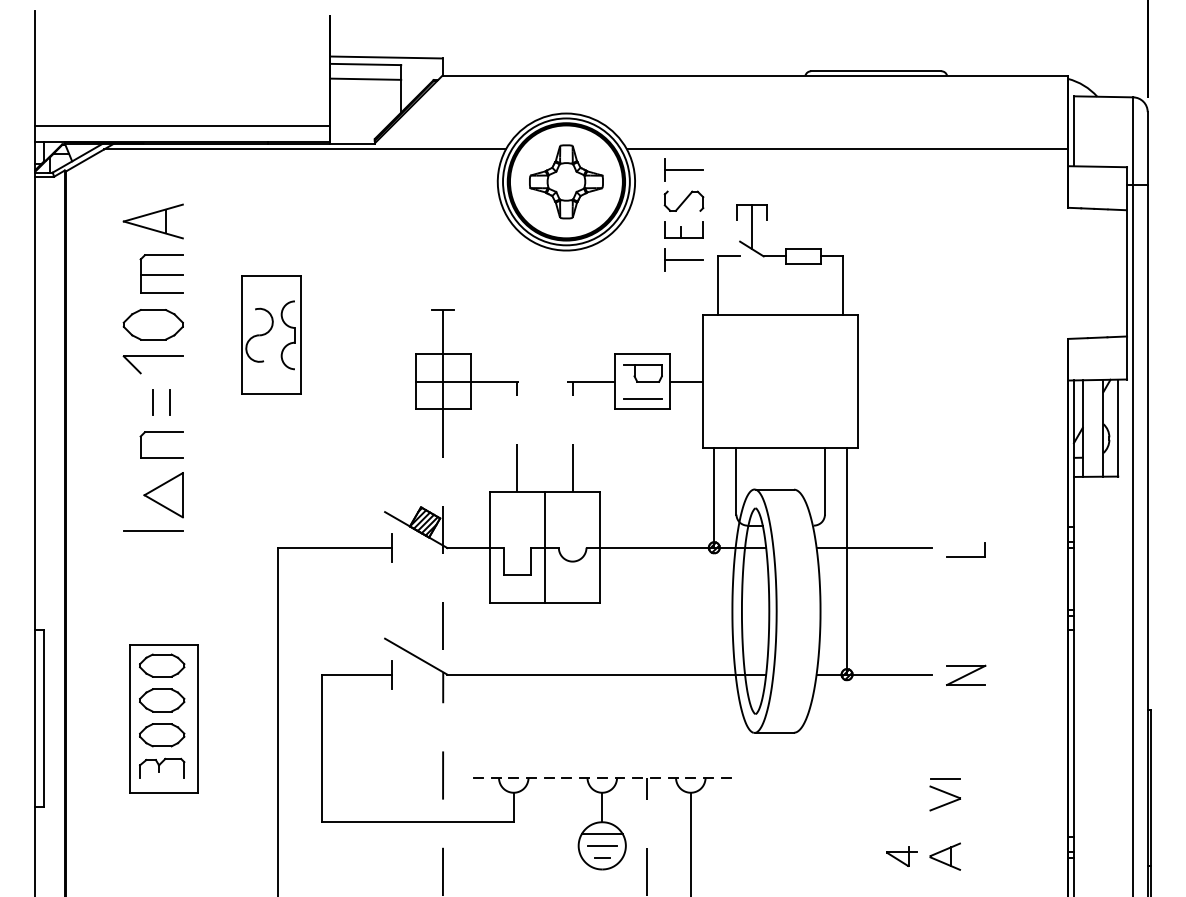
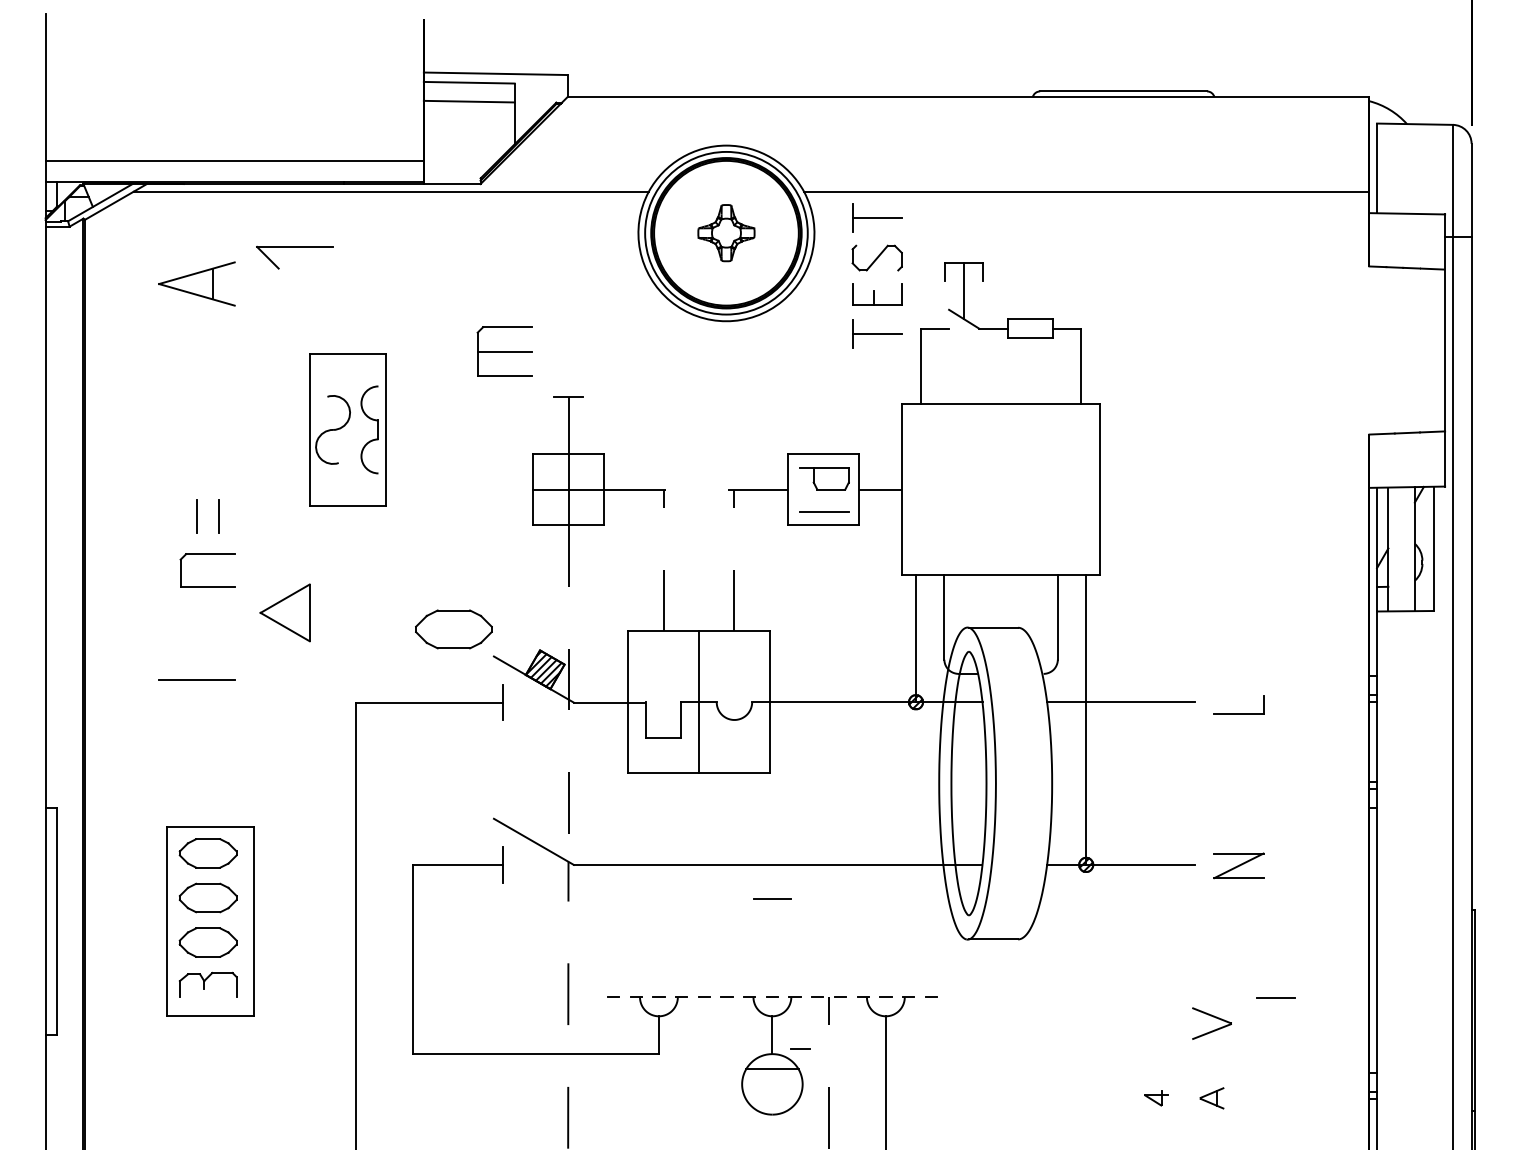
part: (566, 181) -> (726, 232), size x0.6
part: (161, 274) -> (504, 351), moved
part: (153, 324) -> (453, 629), moved
part: (153, 356) -> (294, 247), moved
part: (163, 494) -> (284, 612), moved
line: (944, 778) -> (1275, 997), moved
line: (602, 845) -> (772, 898), moved
line: (602, 856) -> (800, 1048), moved
part: (901, 856) -> (1156, 1098), size x0.6
part: (944, 856) -> (1211, 1098), size x0.6

